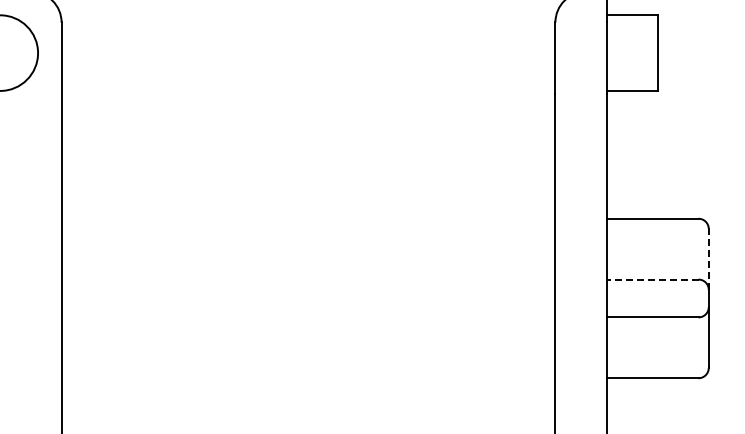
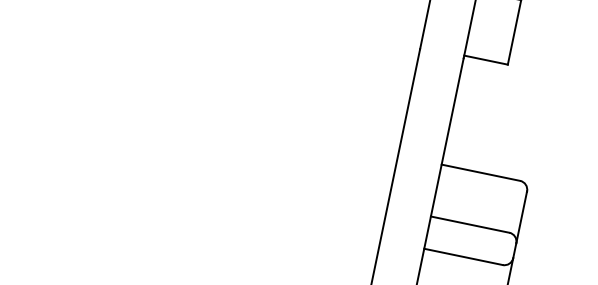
line: (708, 259) -> (521, 217), dashed -> solid
line: (652, 279) -> (470, 224), dashed -> solid

